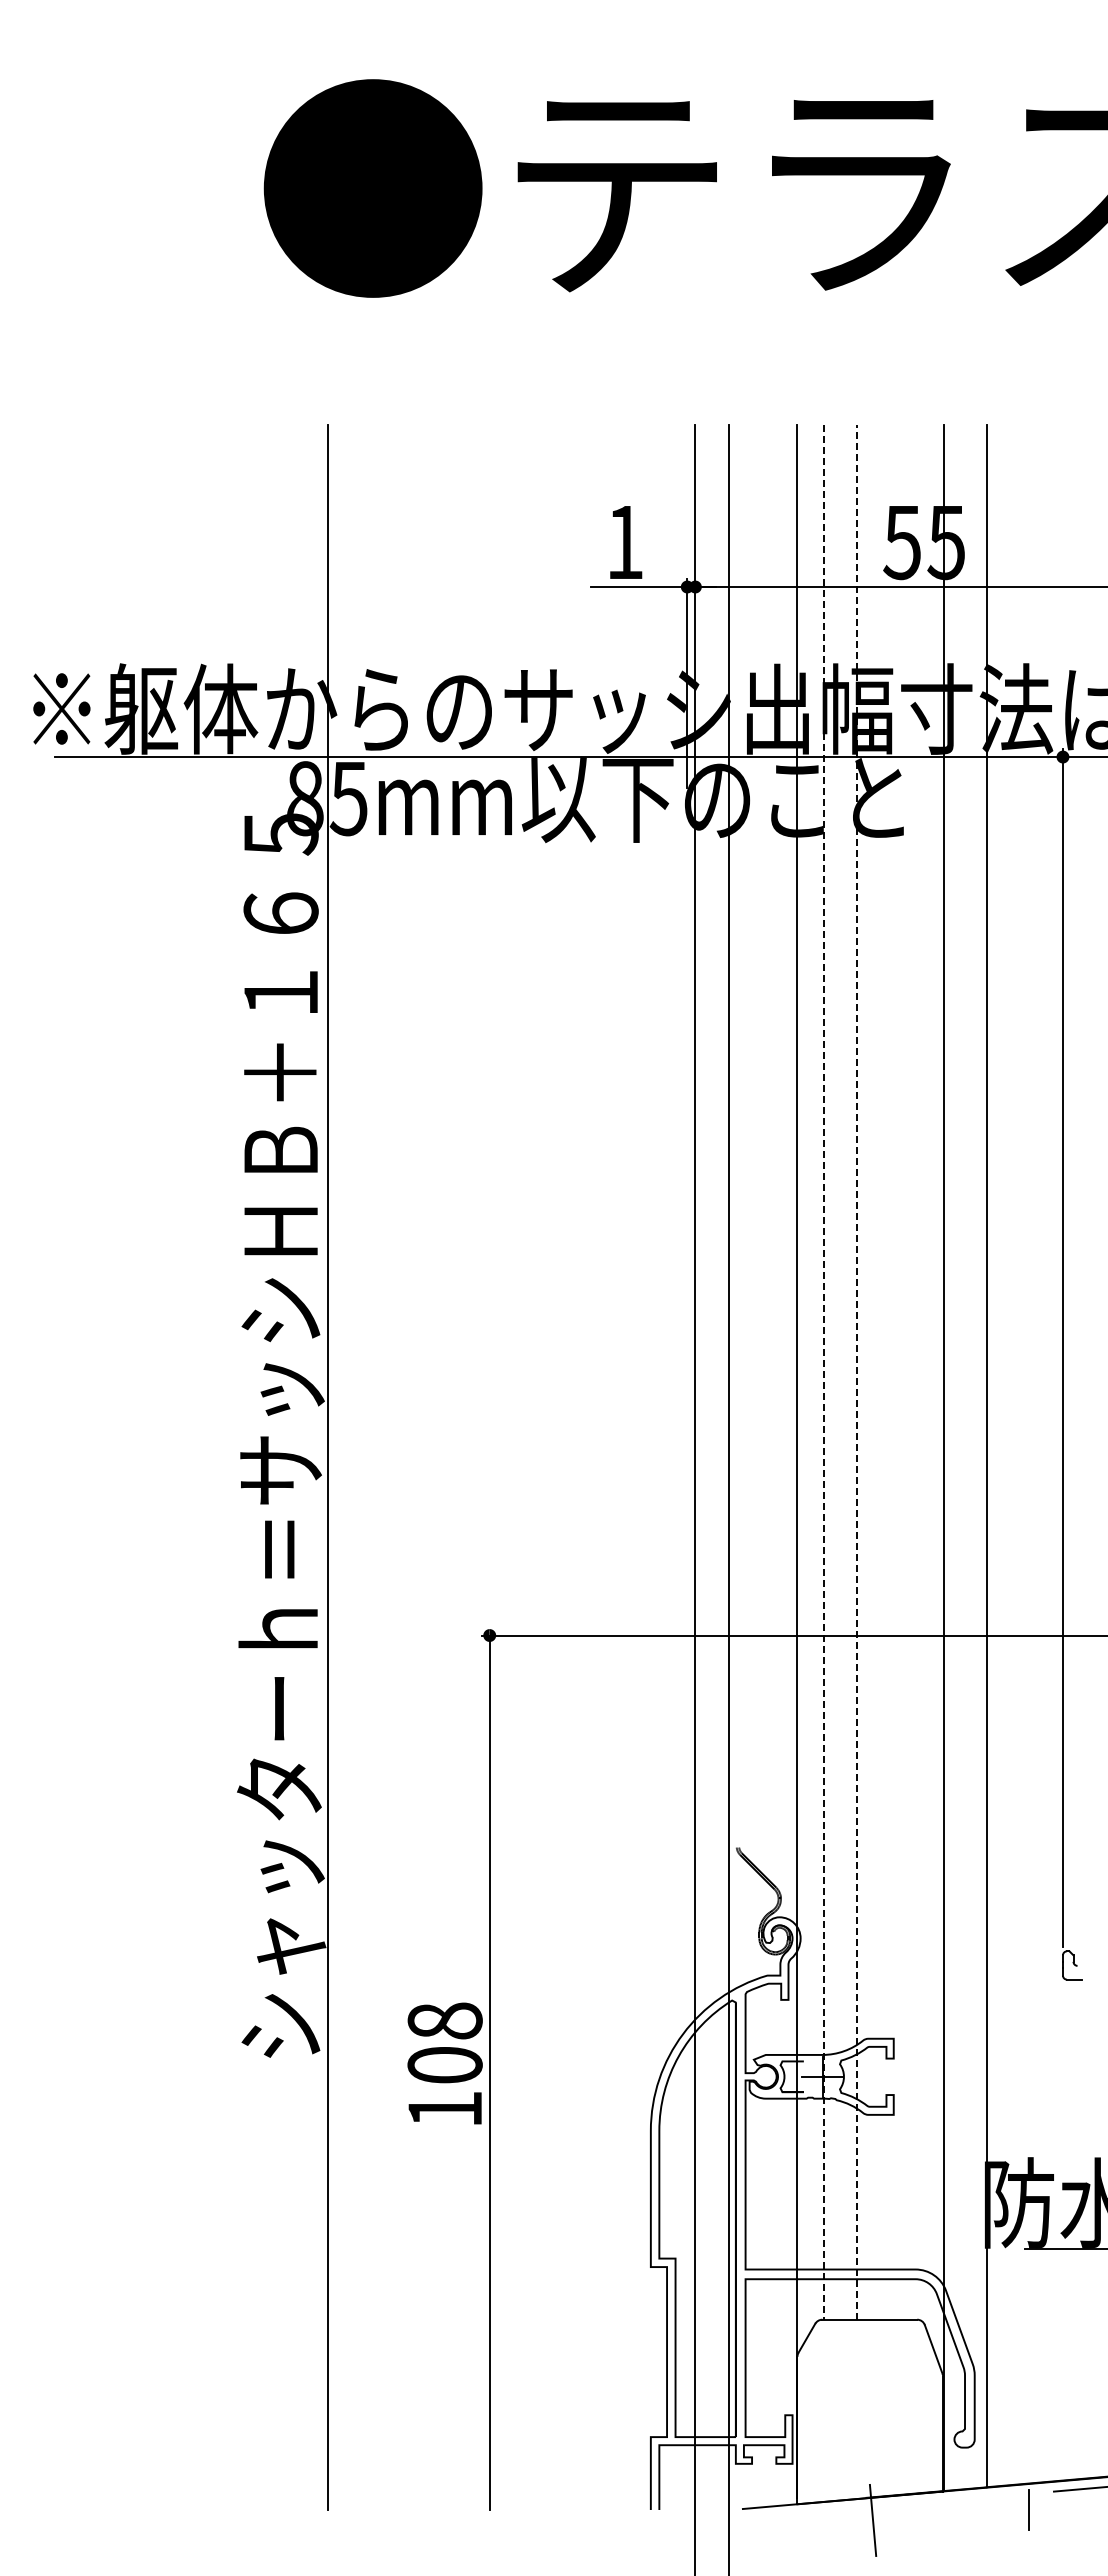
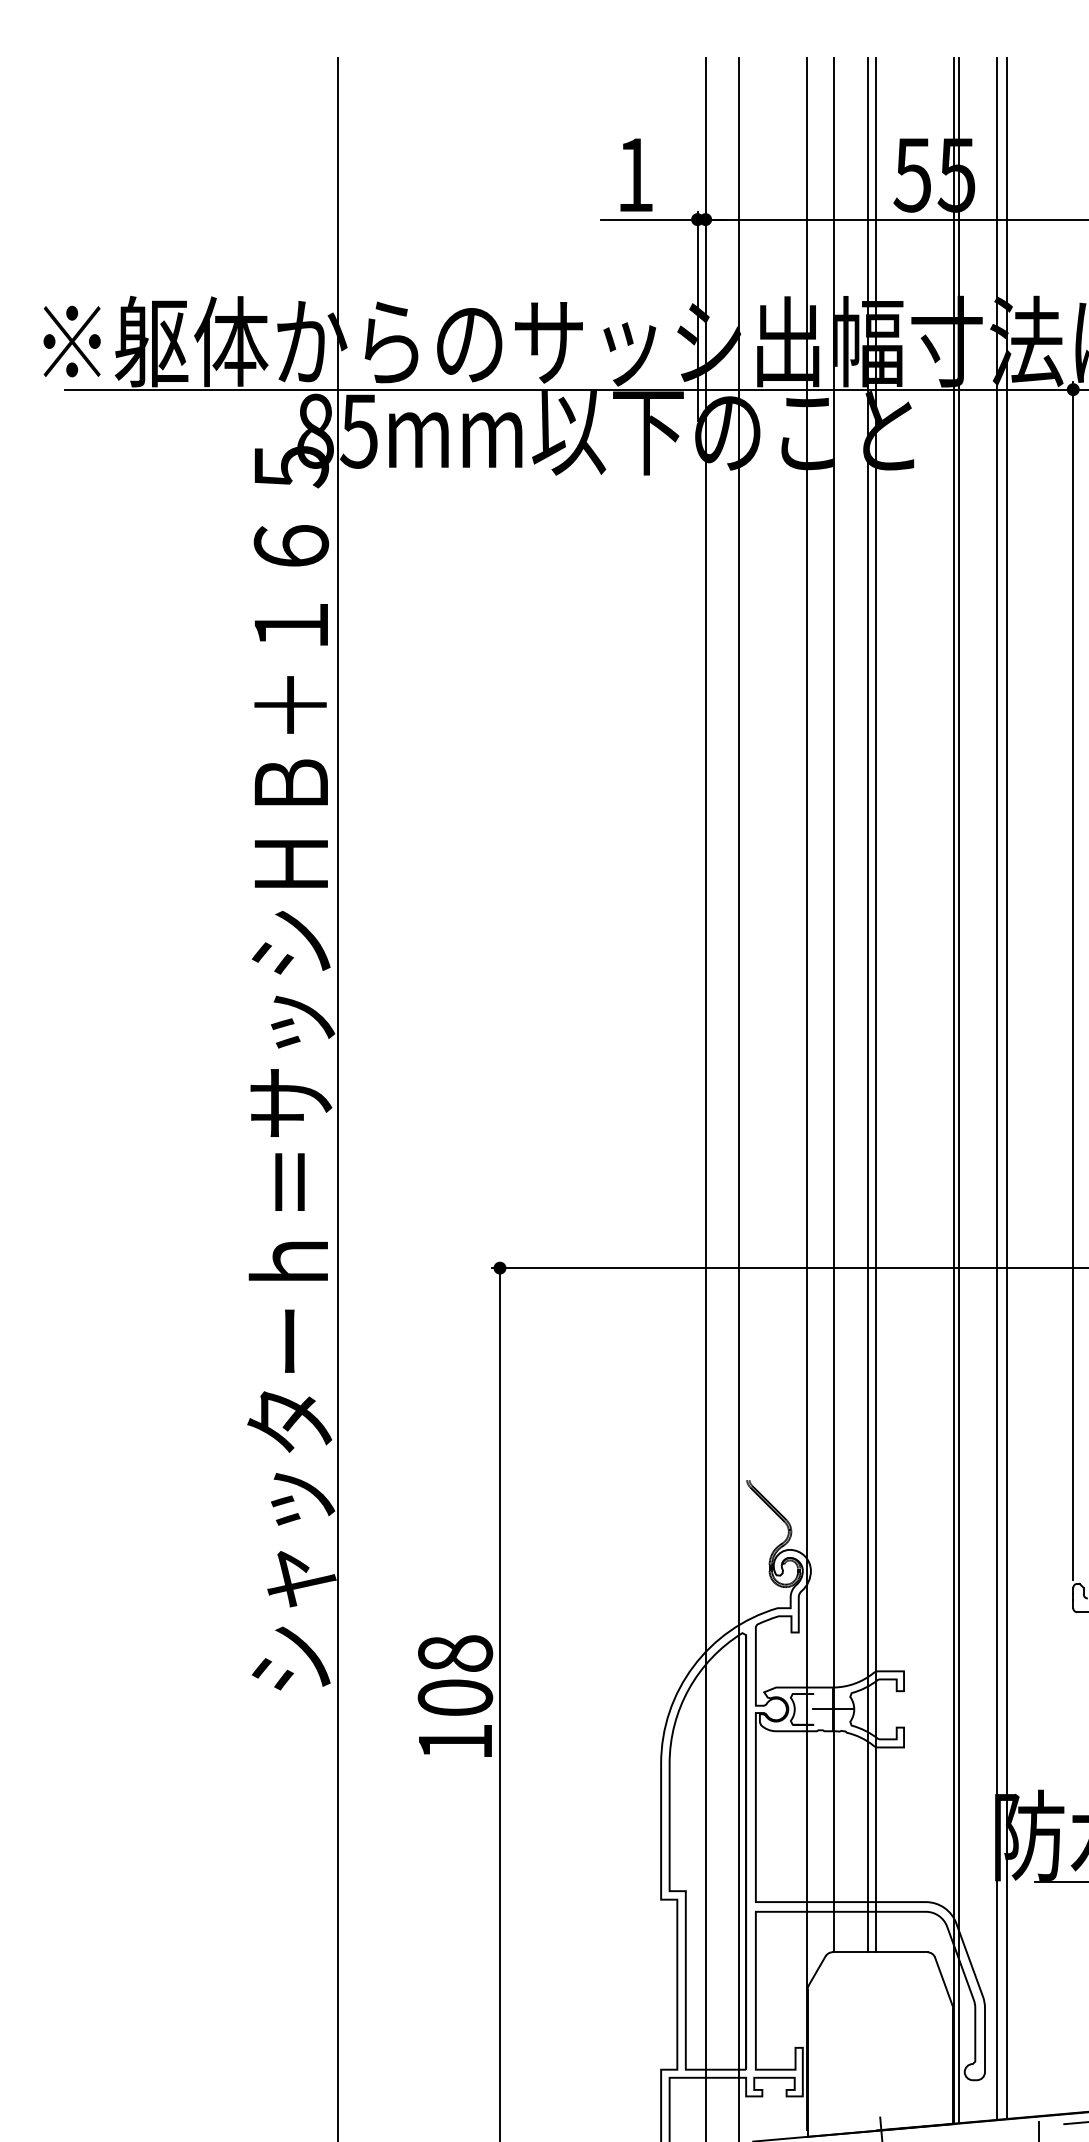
line: (857, 1371) -> (867, 1004), dashed -> solid
line: (824, 1372) -> (834, 1005), dashed -> solid
line: (865, 1372) -> (875, 1005), added
line: (996, 1455) -> (1006, 1088), added
line: (948, 1457) -> (958, 1090), added

